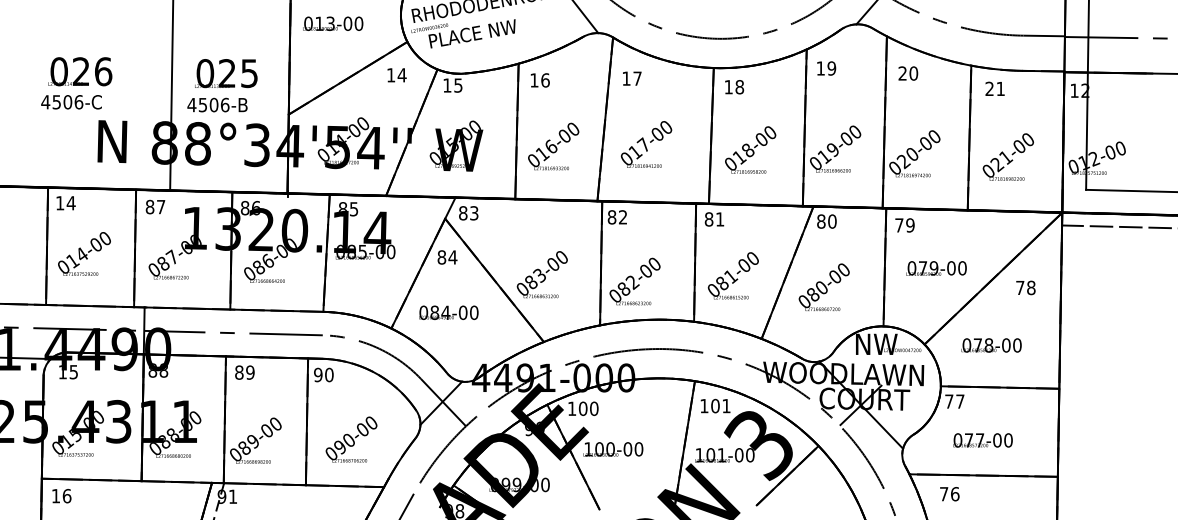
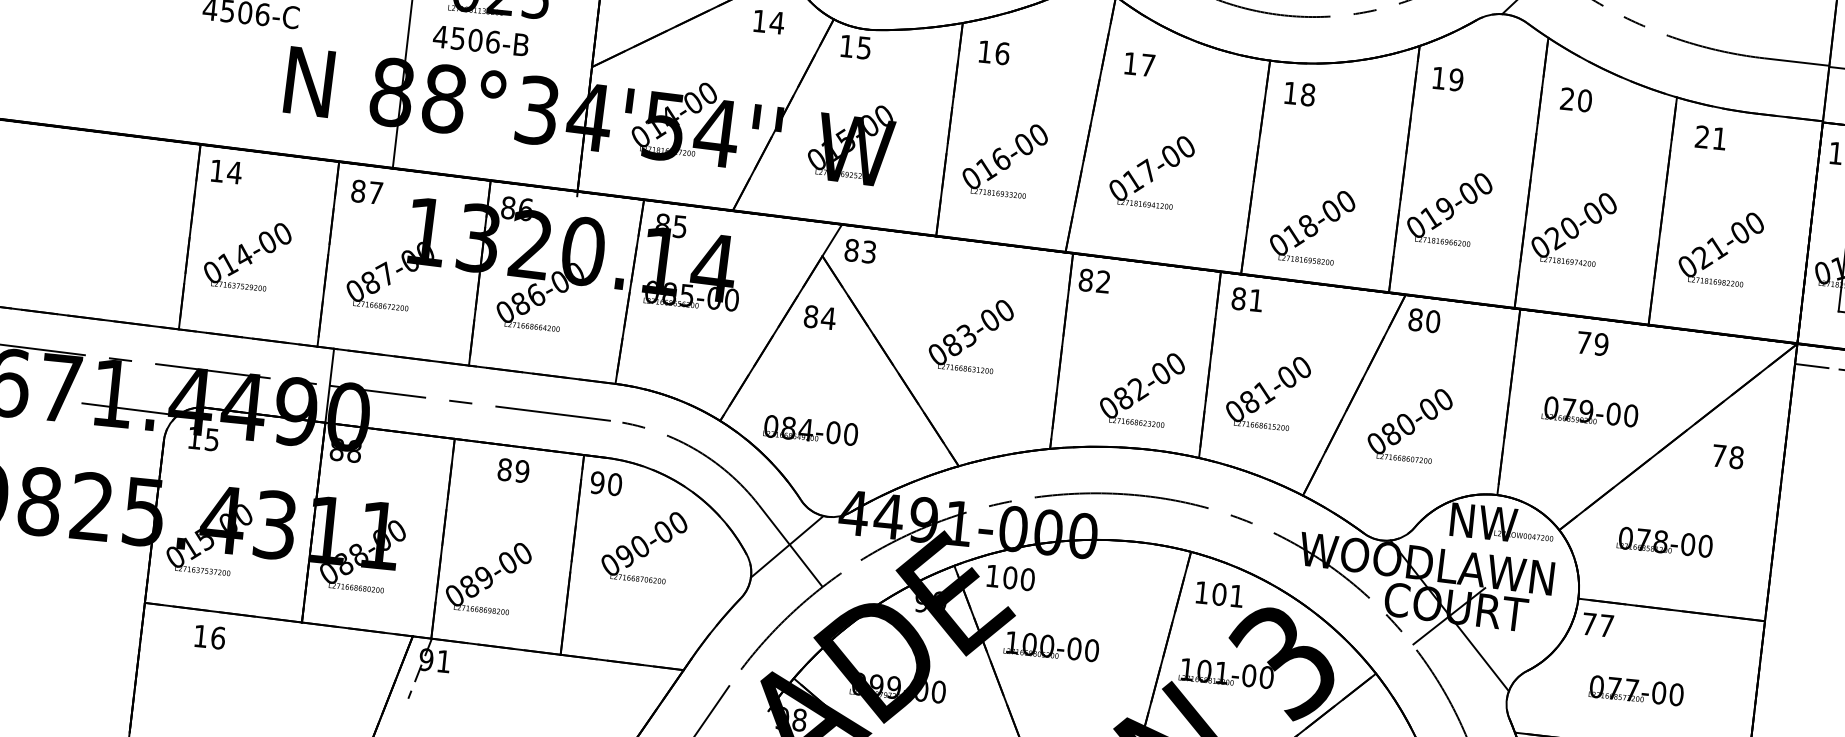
text: (750, 149) -> (1312, 224), moved
text: (904, 225) -> (1592, 343), moved
text: (541, 274) -> (969, 334), moved
text: (634, 281) -> (1141, 388), moved
text: (448, 312) -> (810, 429), moved
text: (244, 372) -> (513, 470), moved
text: (351, 439) -> (644, 545), moved
text: (61, 496) -> (209, 637), moved

